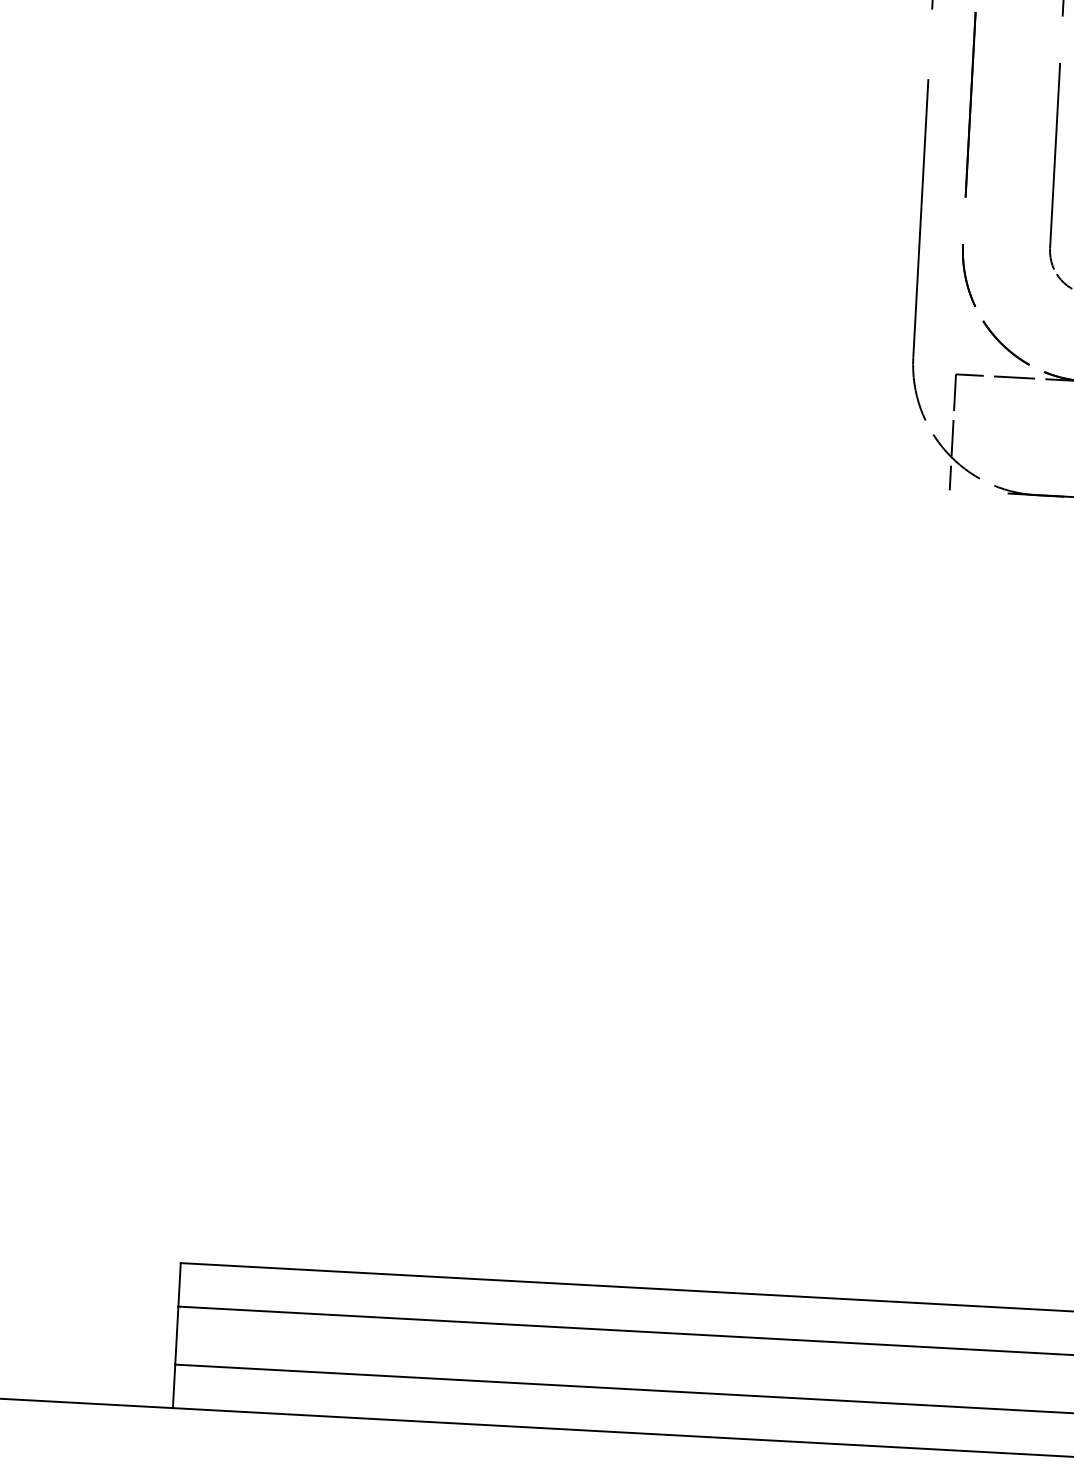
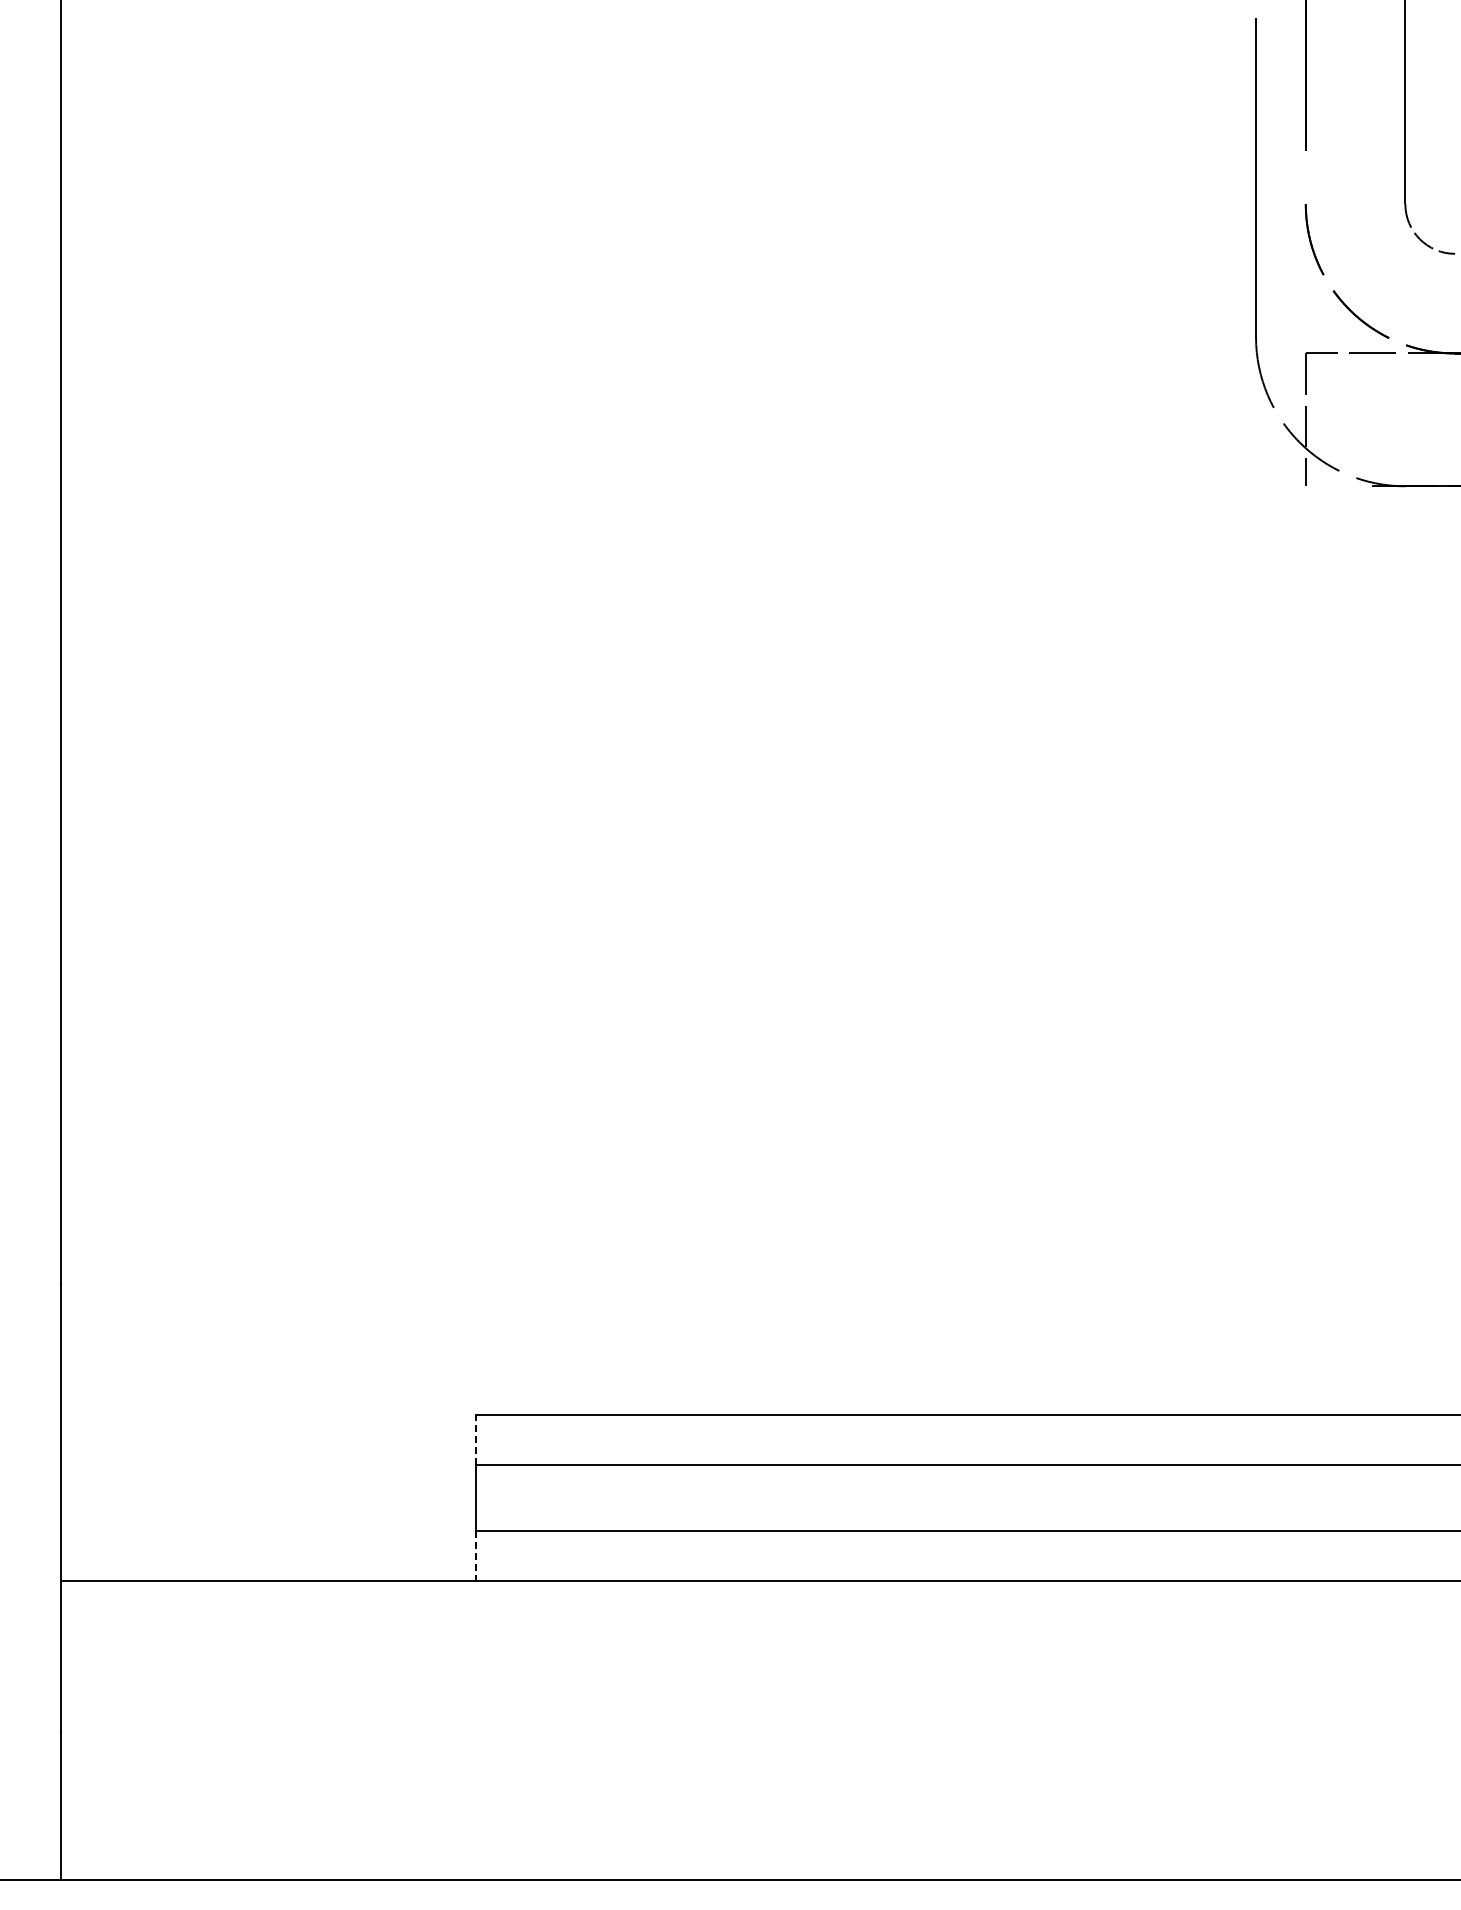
line: (179, 1285) -> (476, 1440), solid -> dashed
line: (174, 1386) -> (476, 1556), solid -> dashed

